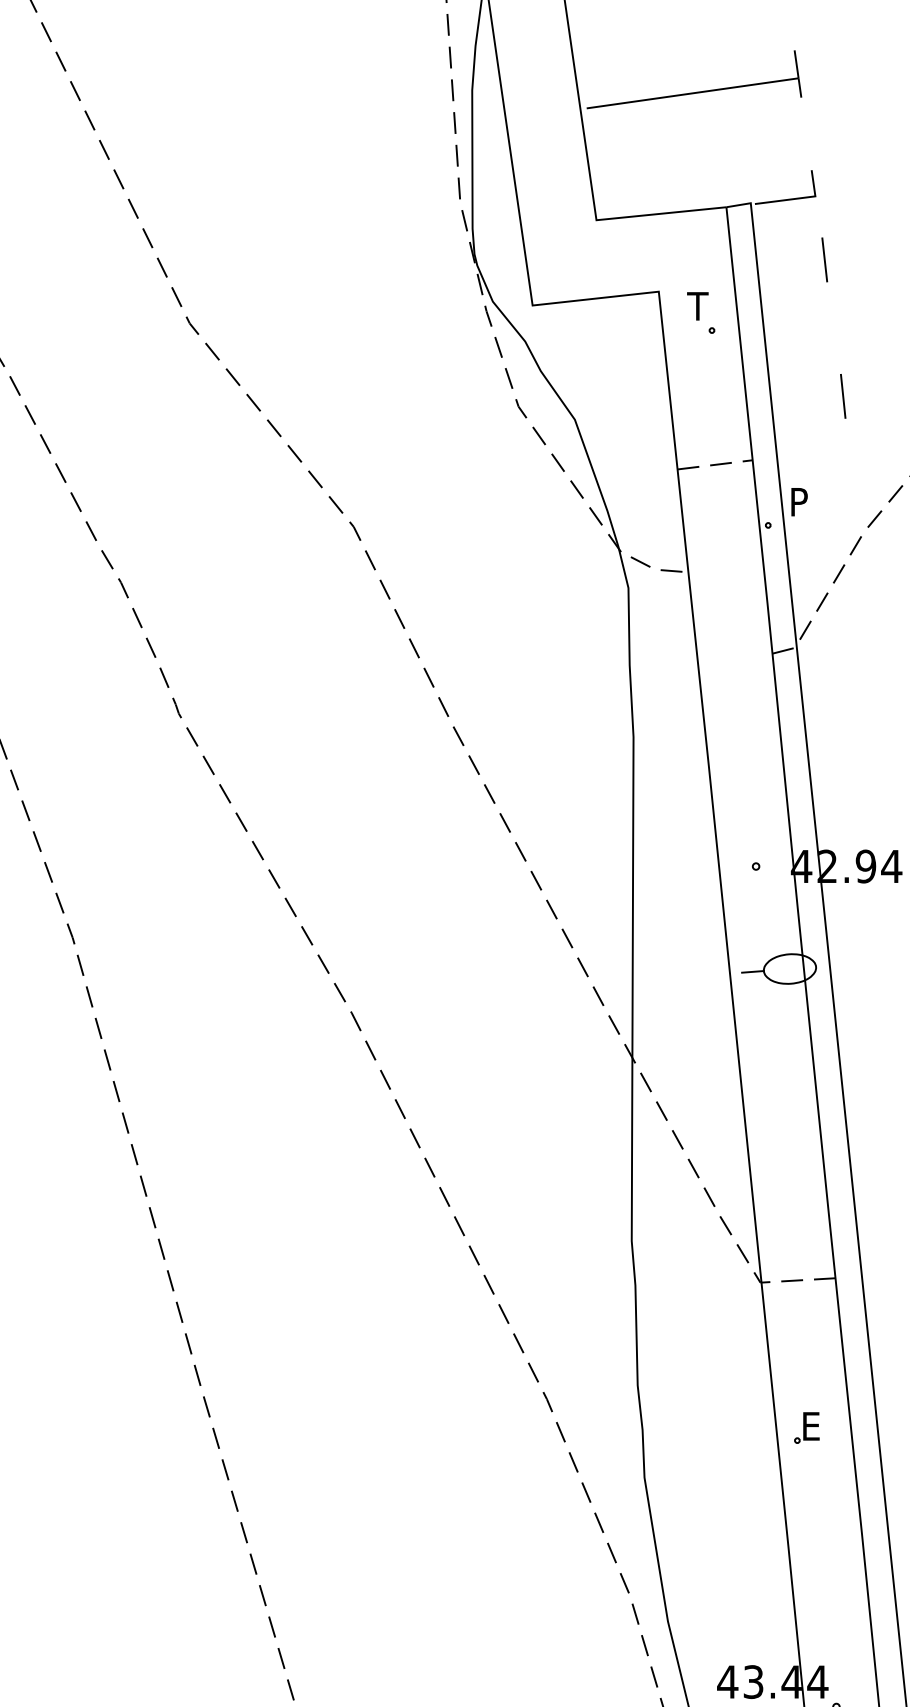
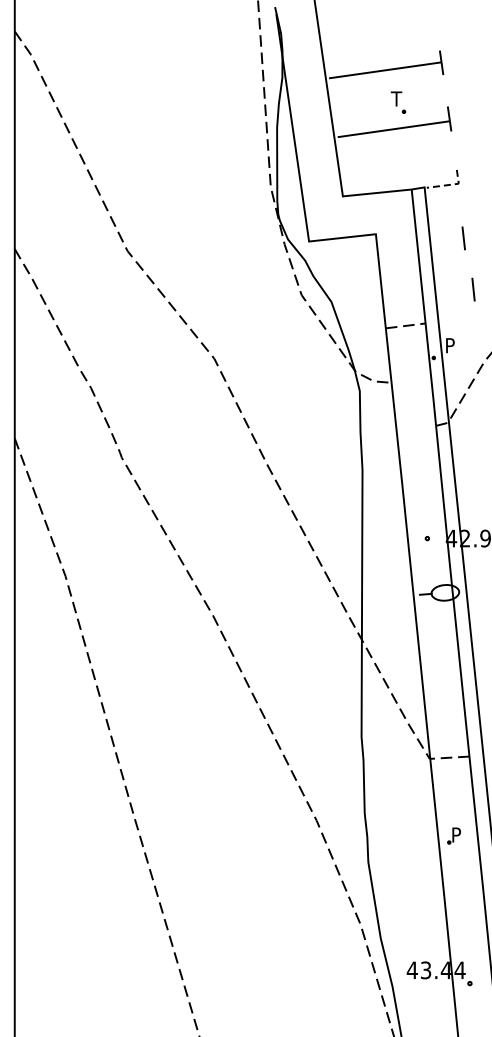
line: (799, 197) -> (450, 184), solid -> dashed
line: (824, 260) -> (463, 238), moved
part: (701, 312) -> (398, 102), moved
text: (812, 1425) -> (457, 834), E -> P

